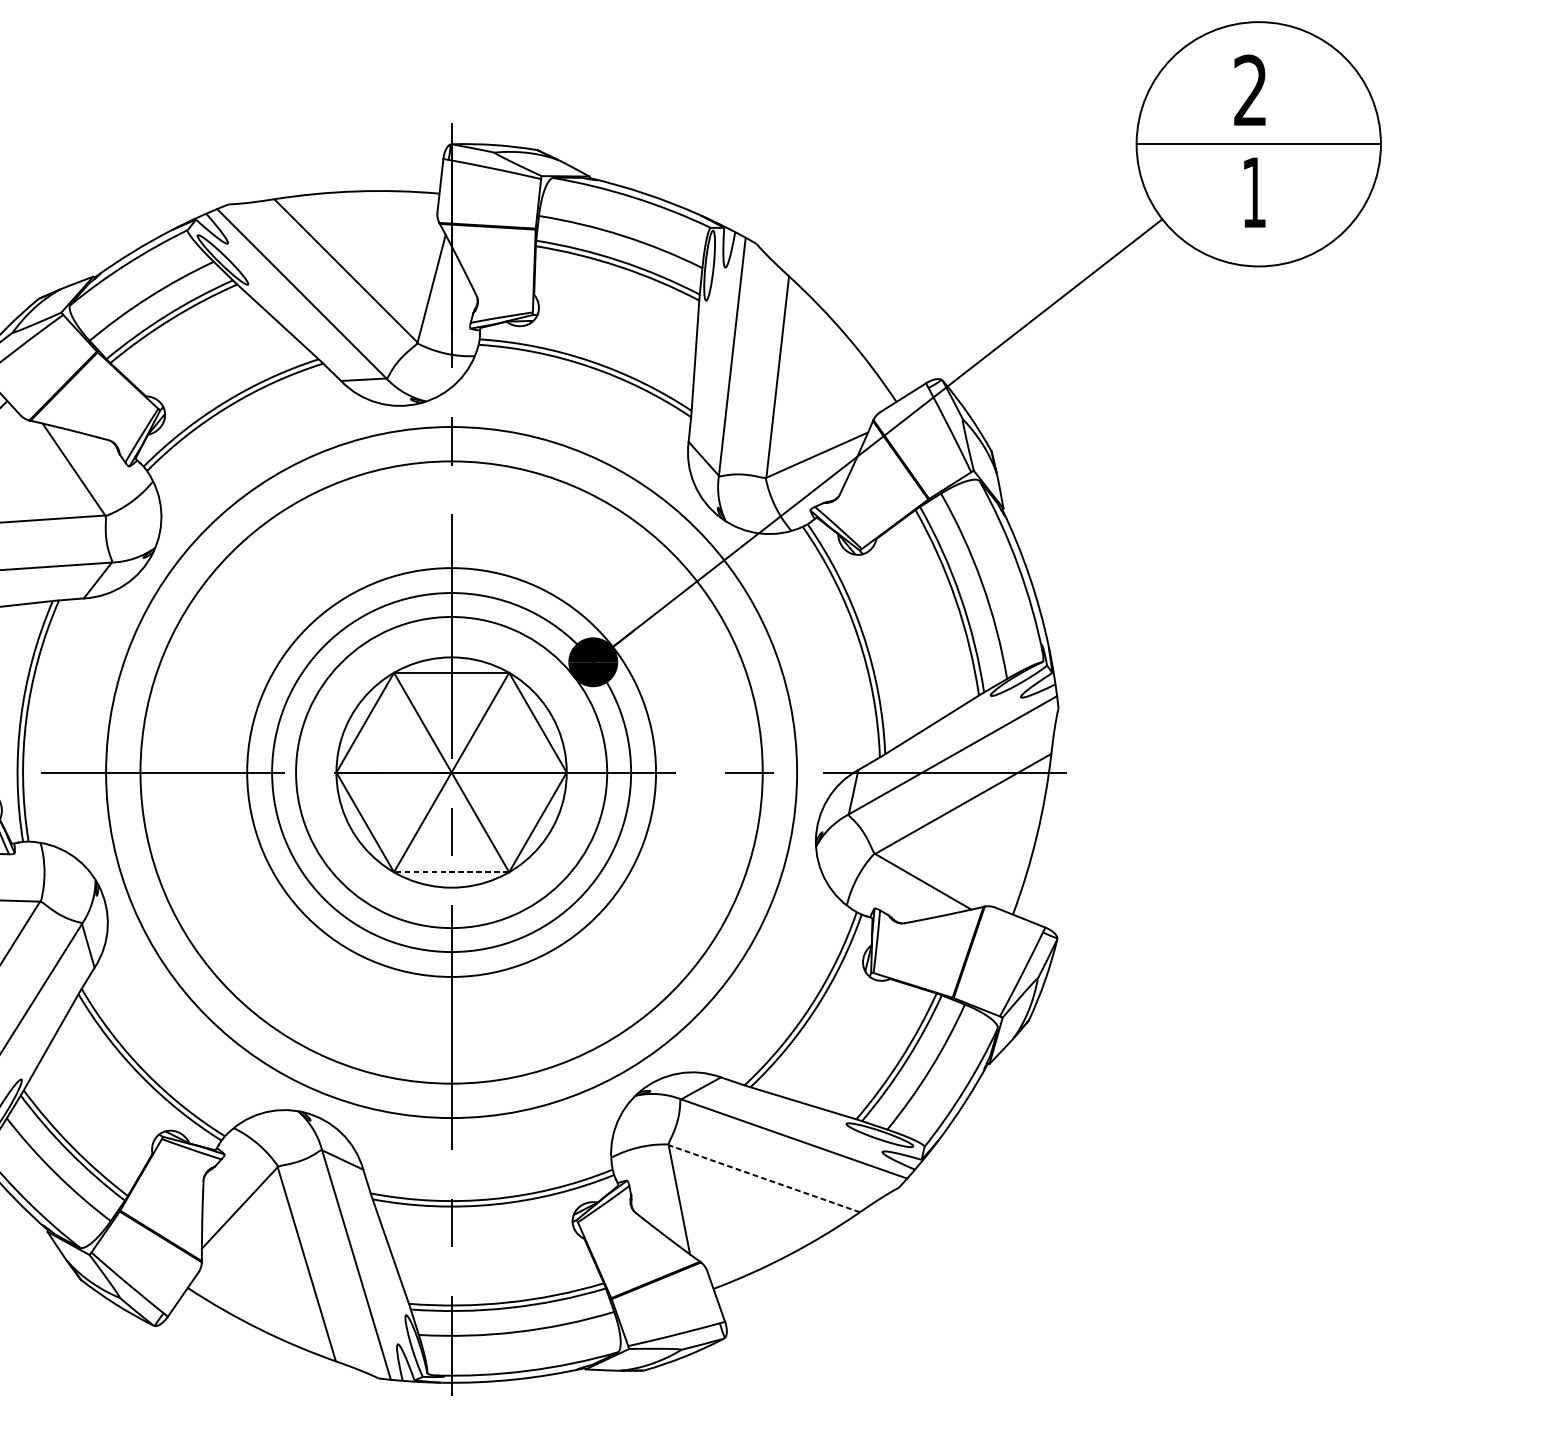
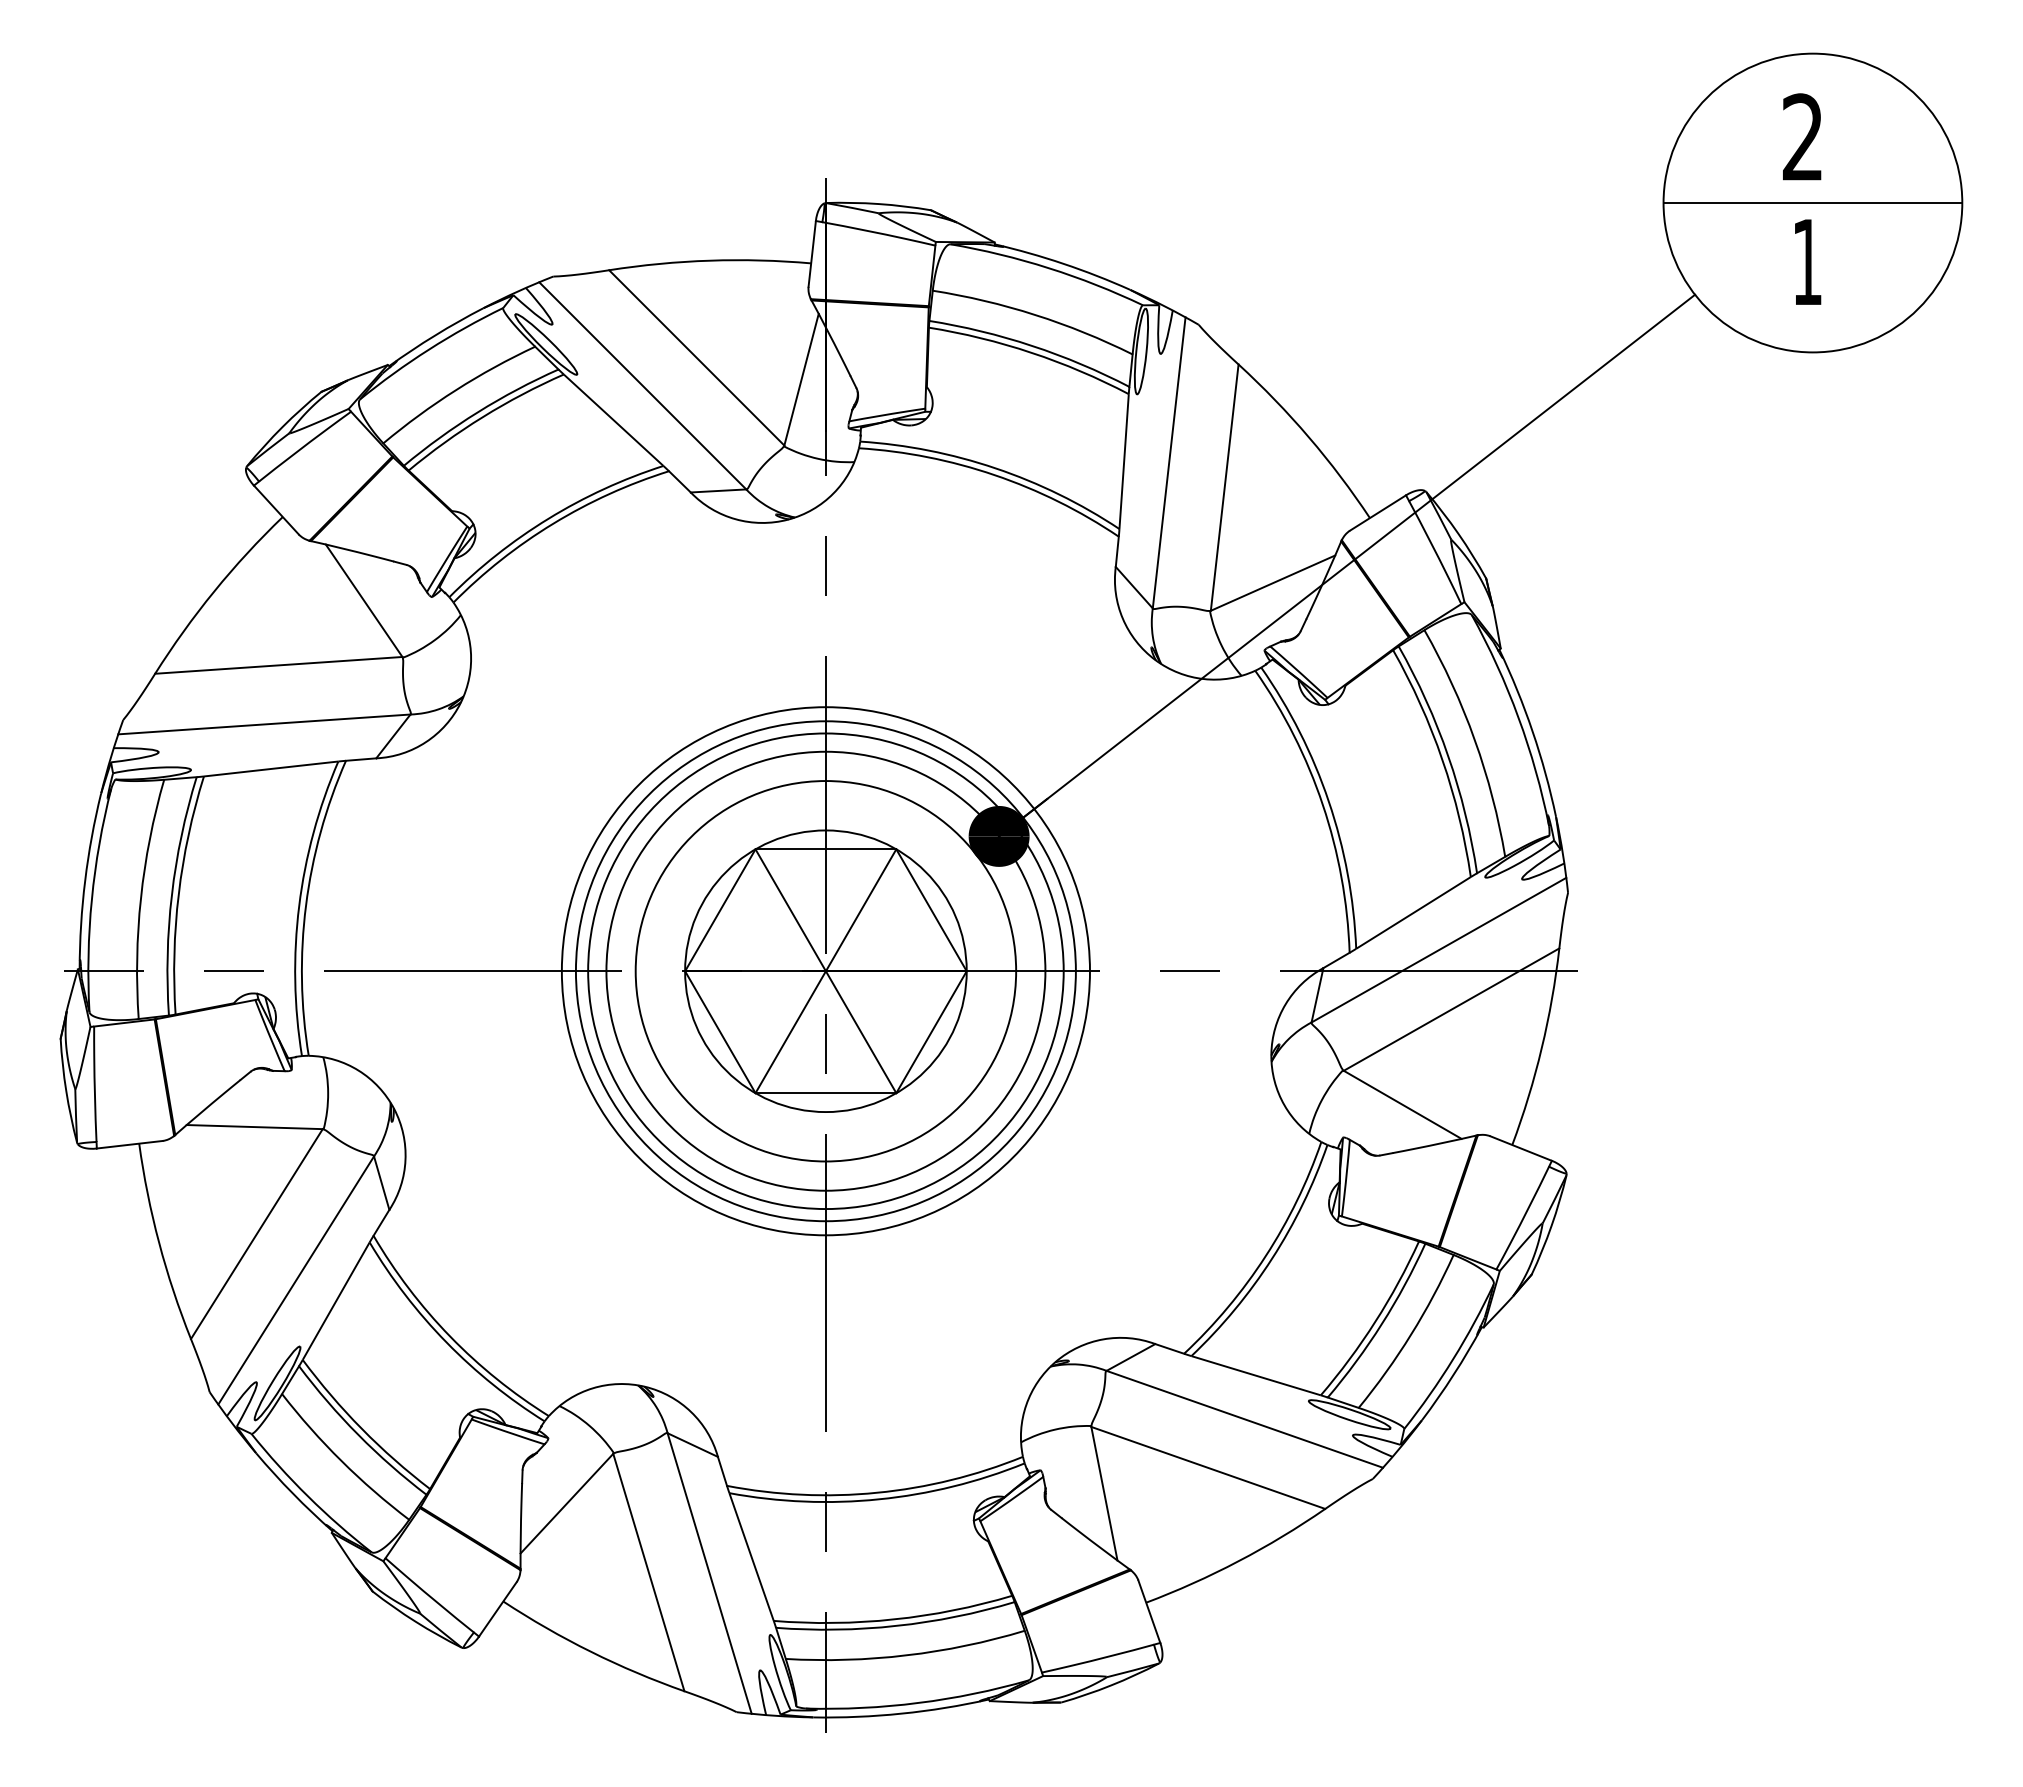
circle: (451, 772) -> (825, 971), size x0.62
circle: (451, 772) -> (825, 971), size x0.62
line: (451, 872) -> (825, 1093), dashed -> solid
line: (764, 1178) -> (1208, 1467), dashed -> solid

